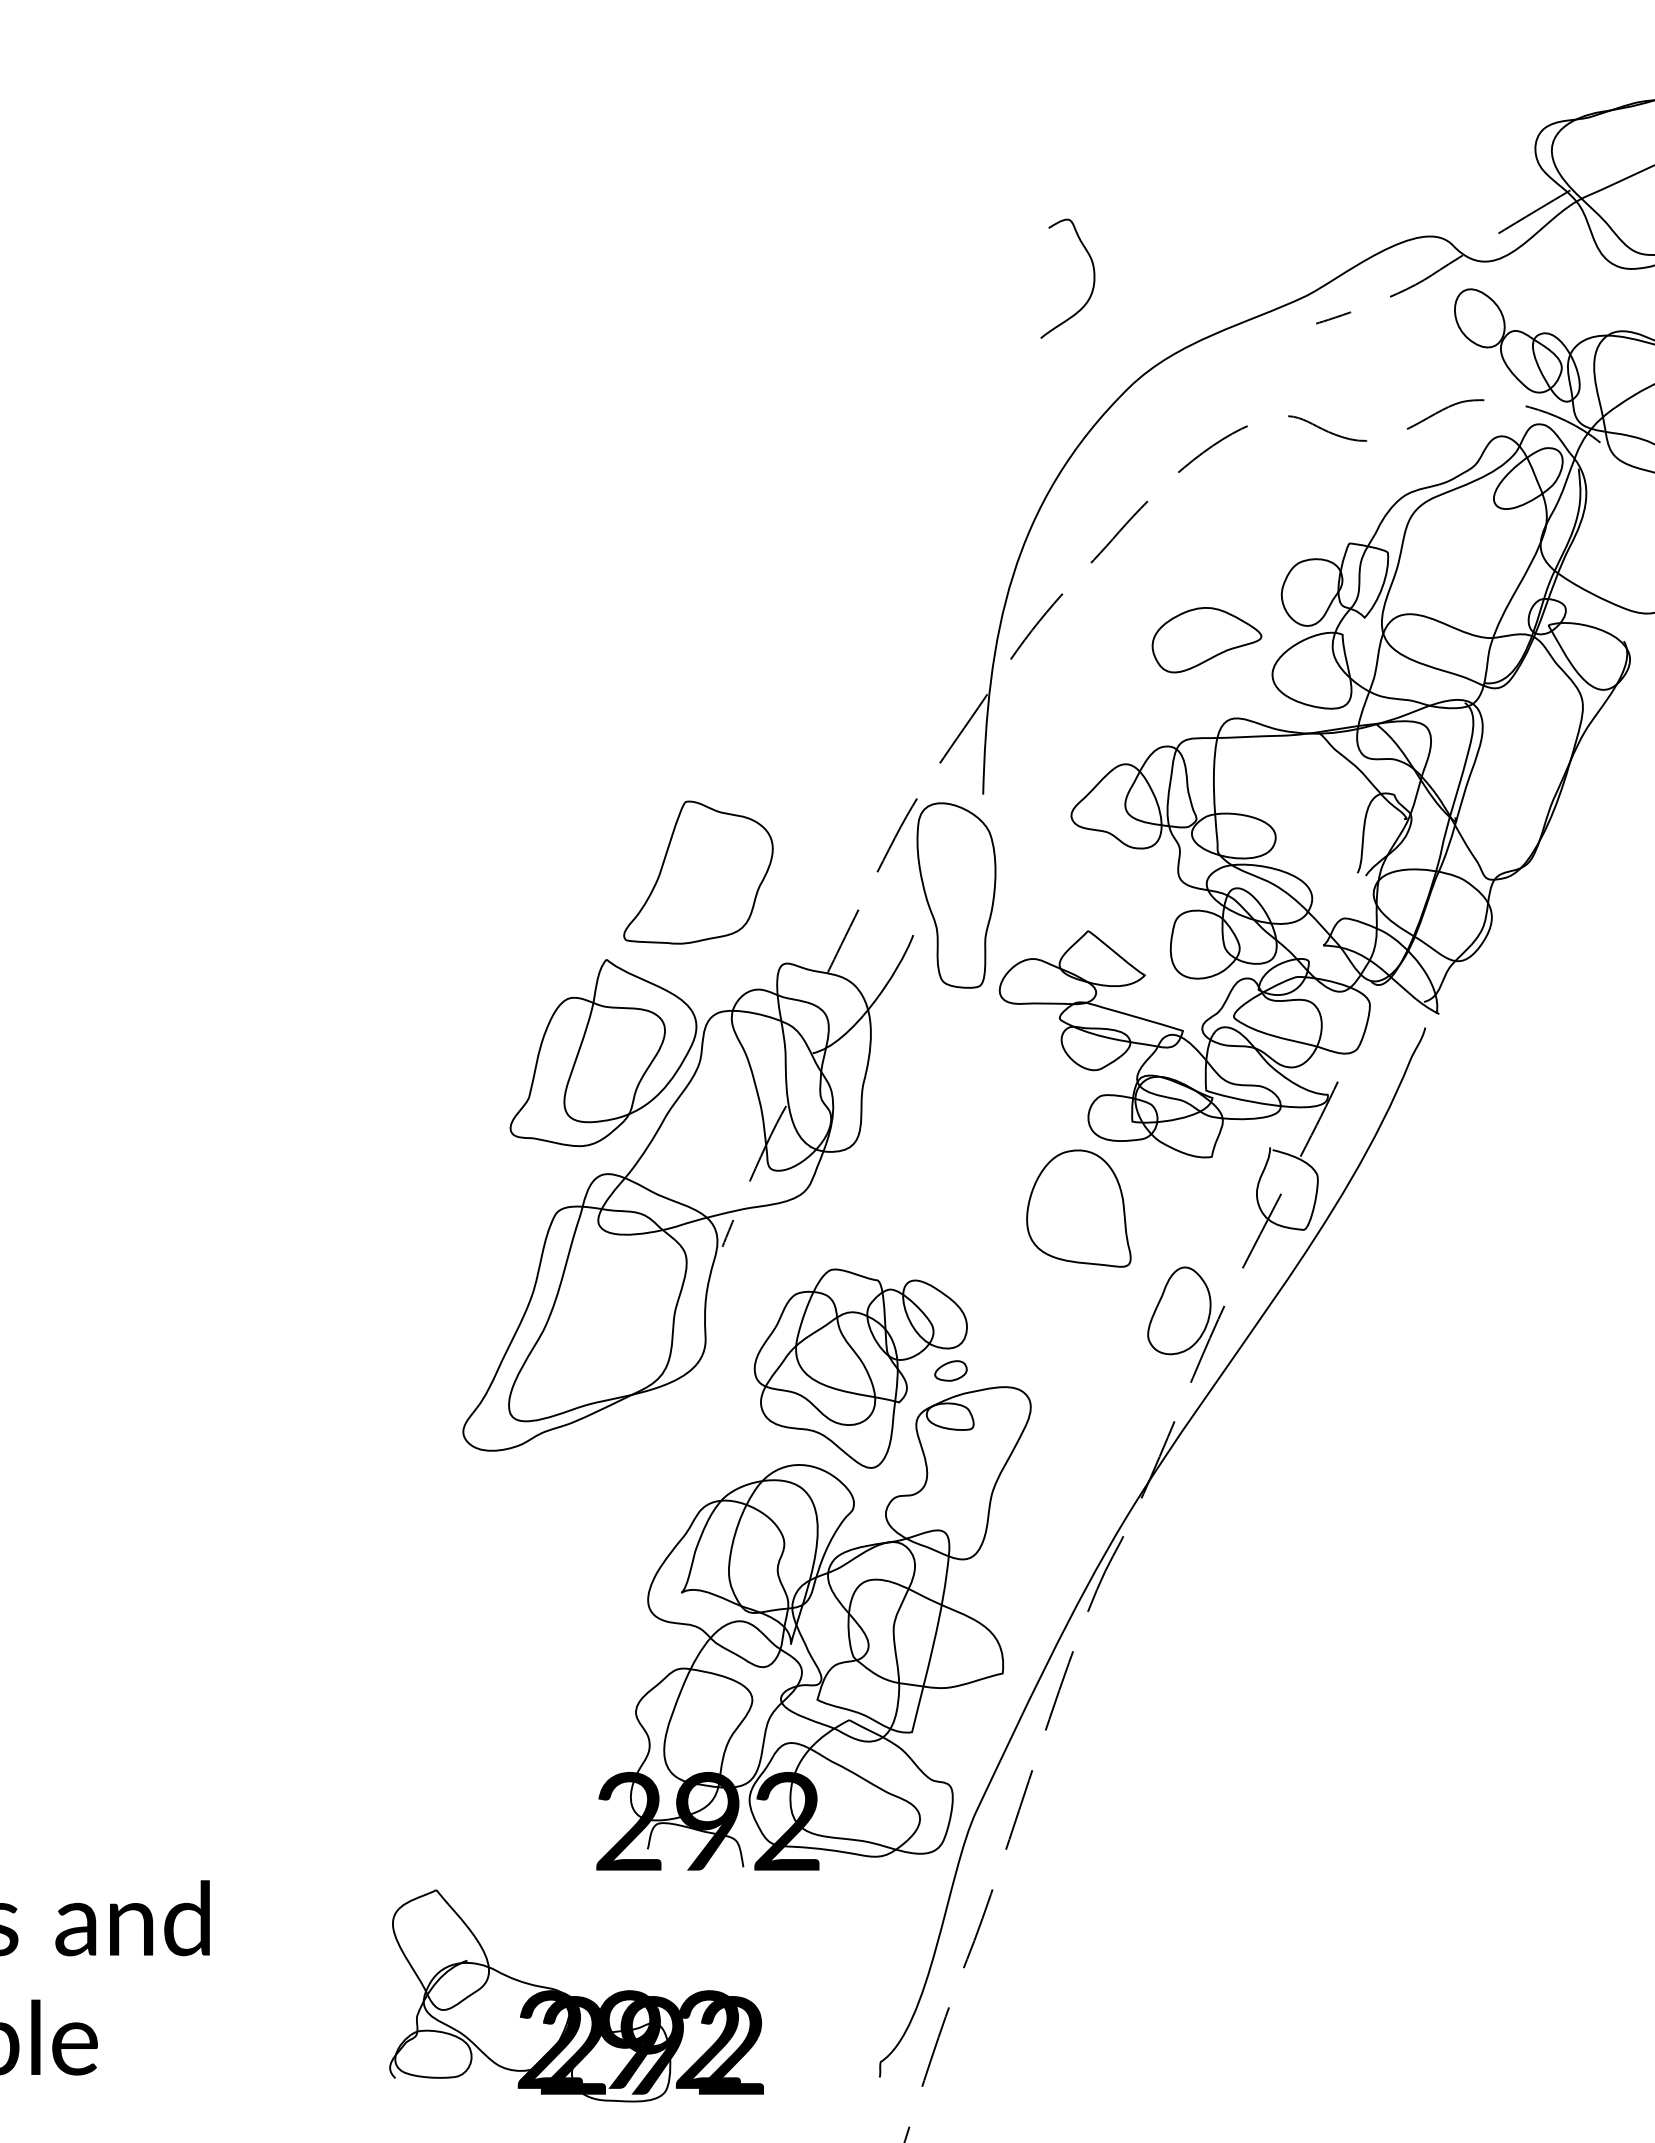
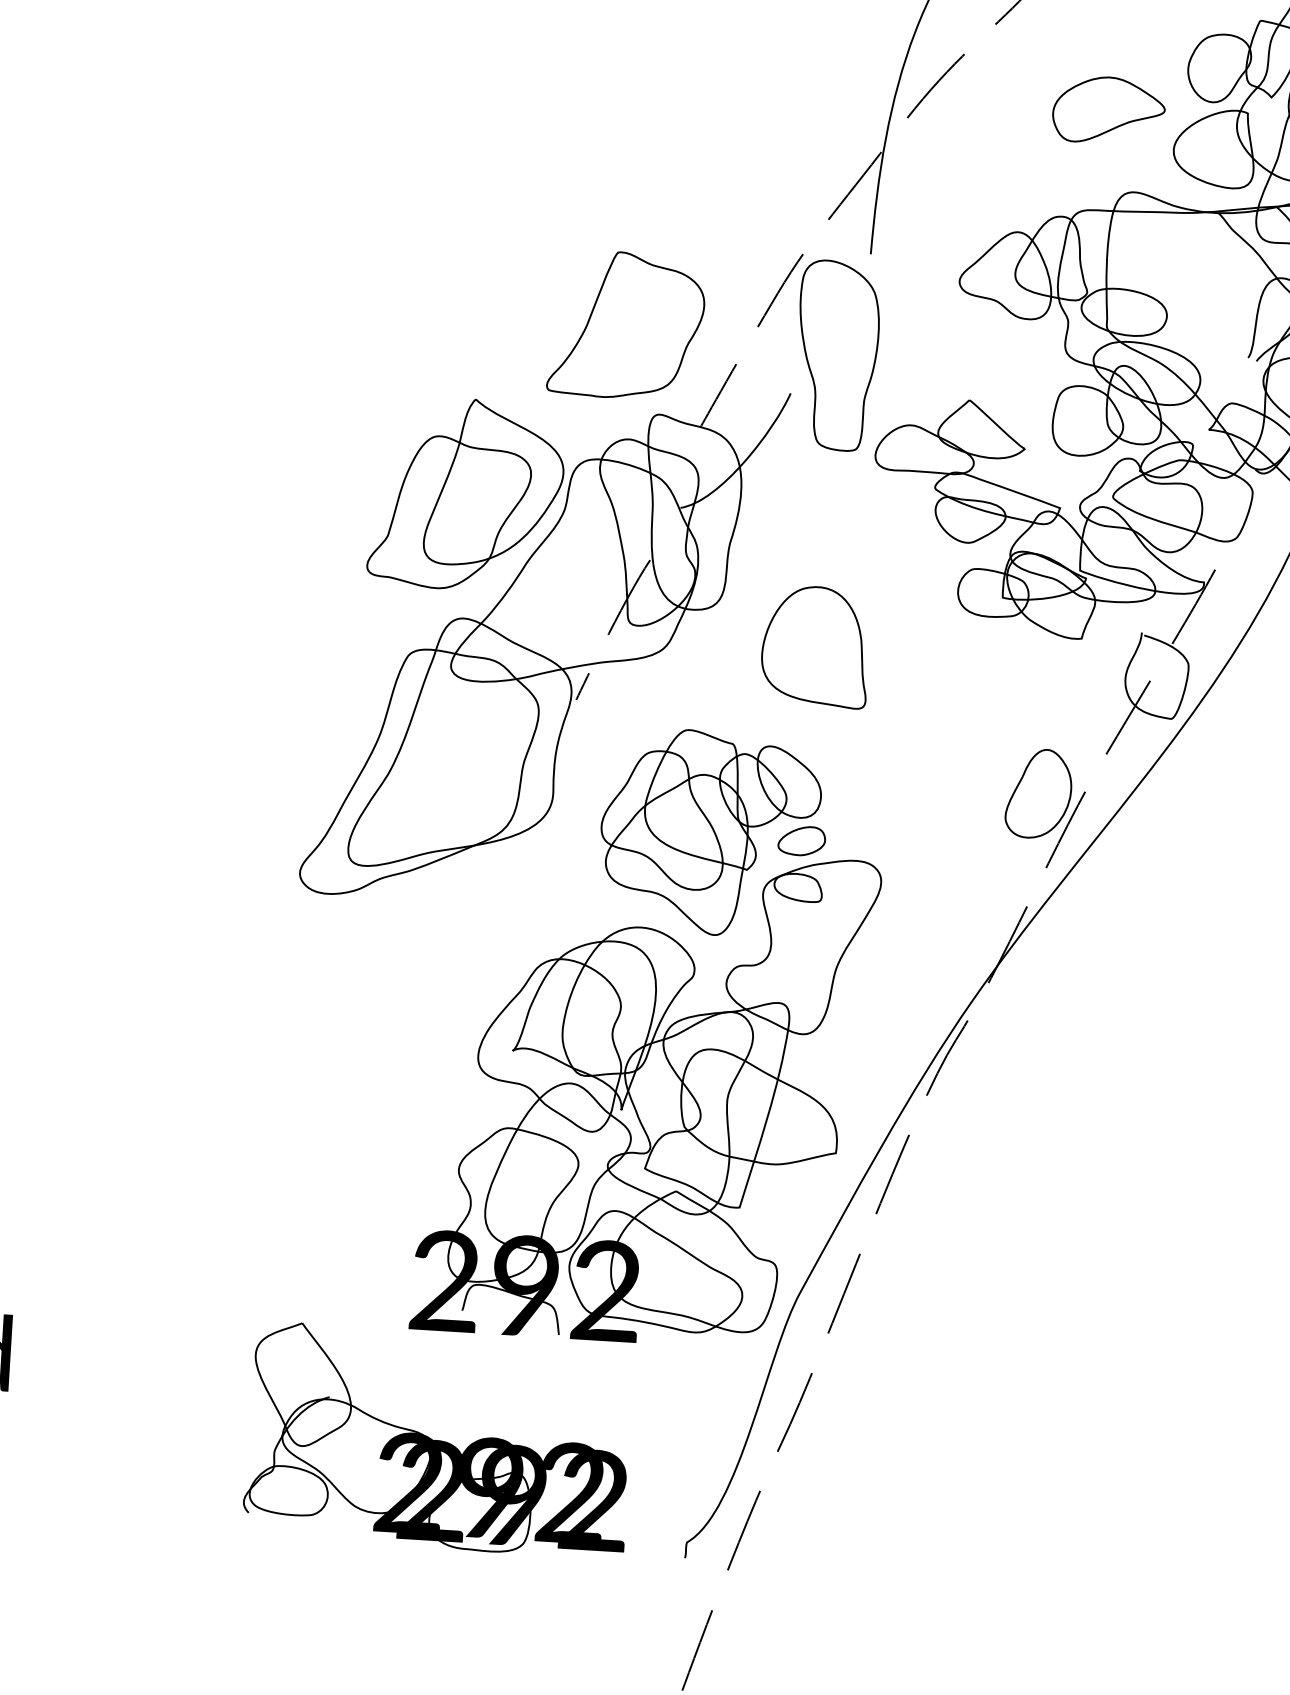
part: (698, 872) -> (626, 325), moved
part: (1078, 1208) -> (815, 646), moved
part: (950, 1370) -> (801, 840), size x1.43
part: (576, 1995) -> (438, 1439), moved

